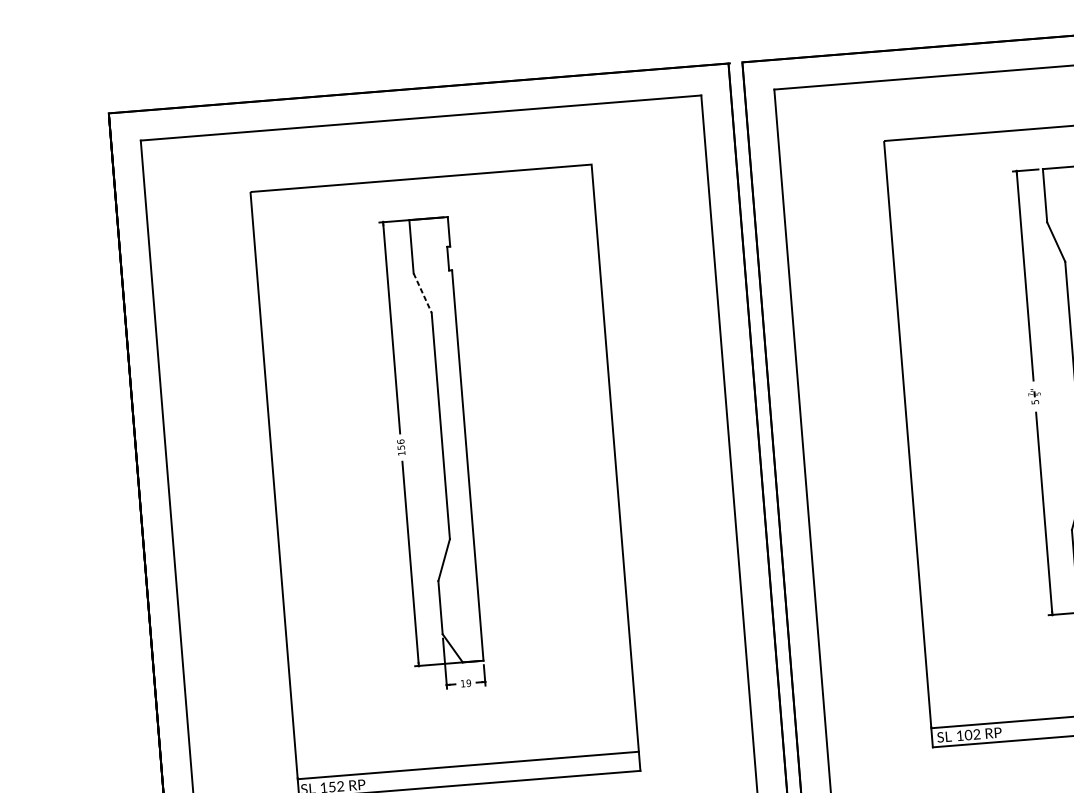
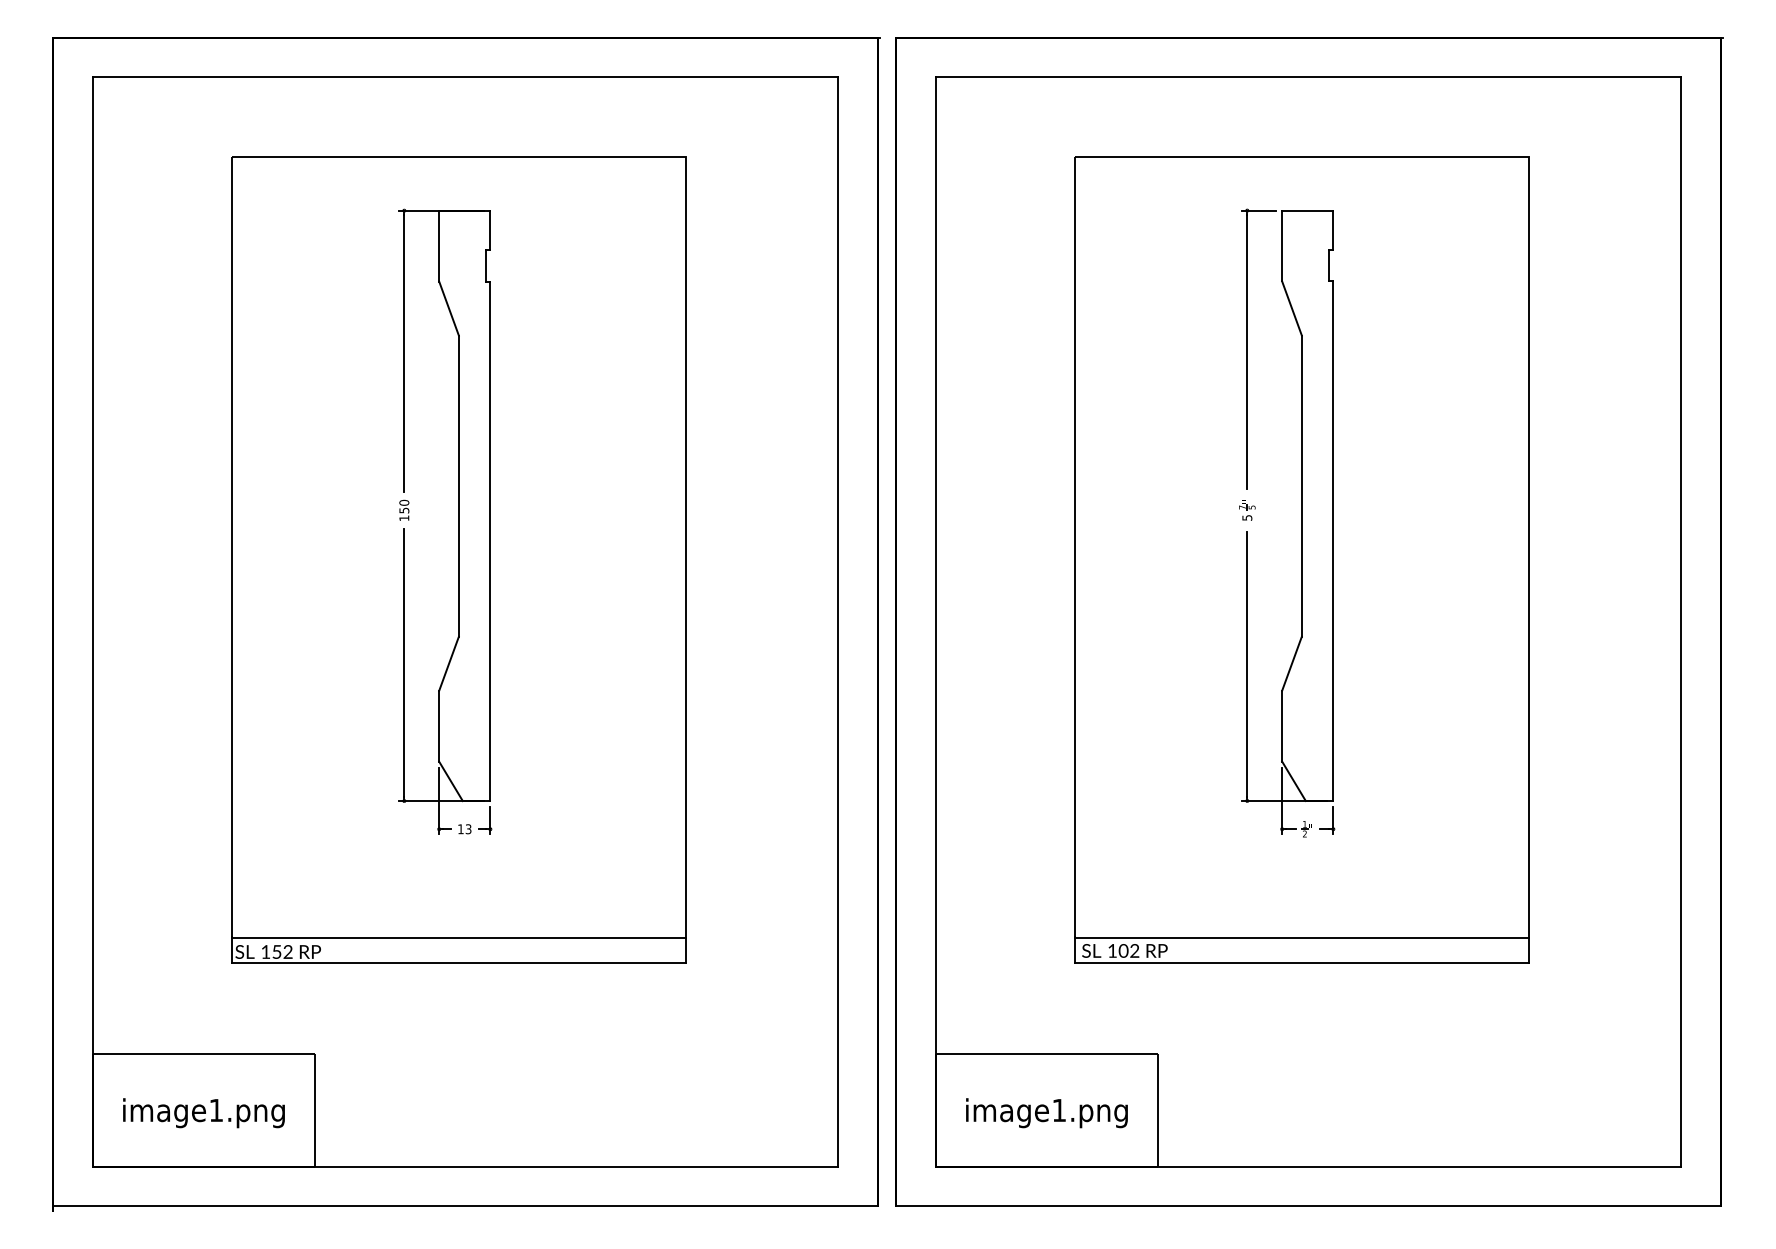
line: (423, 293) -> (449, 308), dashed -> solid
text: (400, 441) -> (403, 502), 156 -> 150
text: (468, 683) -> (468, 829), 19 -> 13

